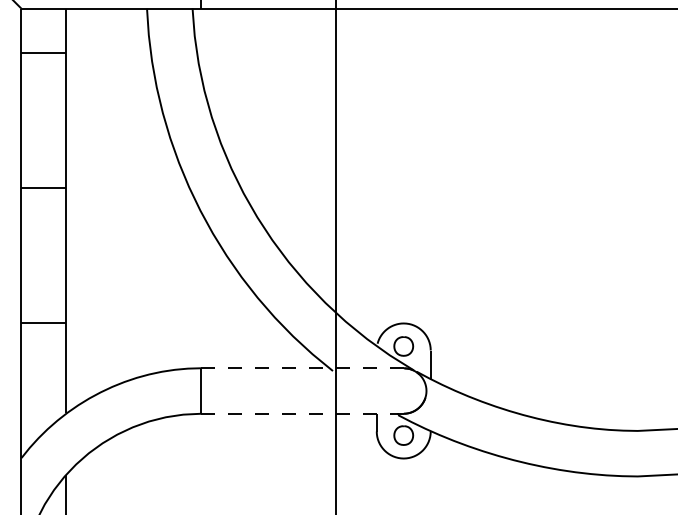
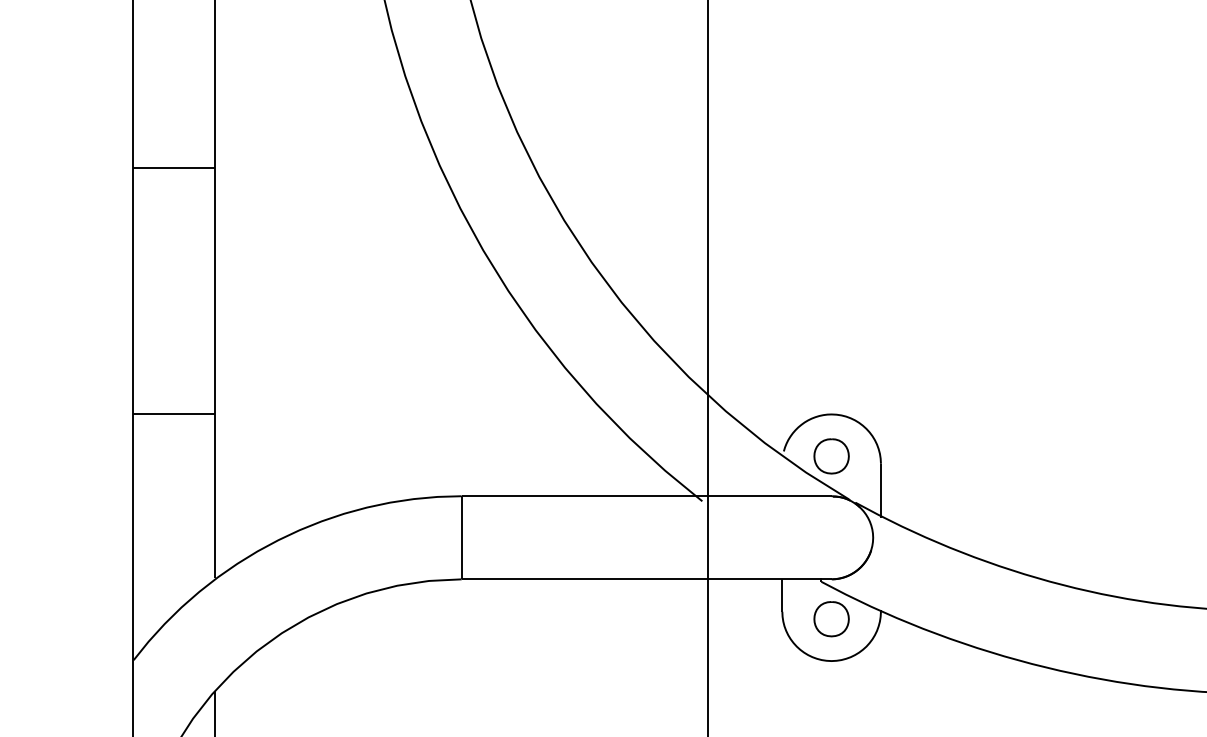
line: (301, 368) -> (644, 496), dashed -> solid
line: (302, 413) -> (646, 578), dashed -> solid

